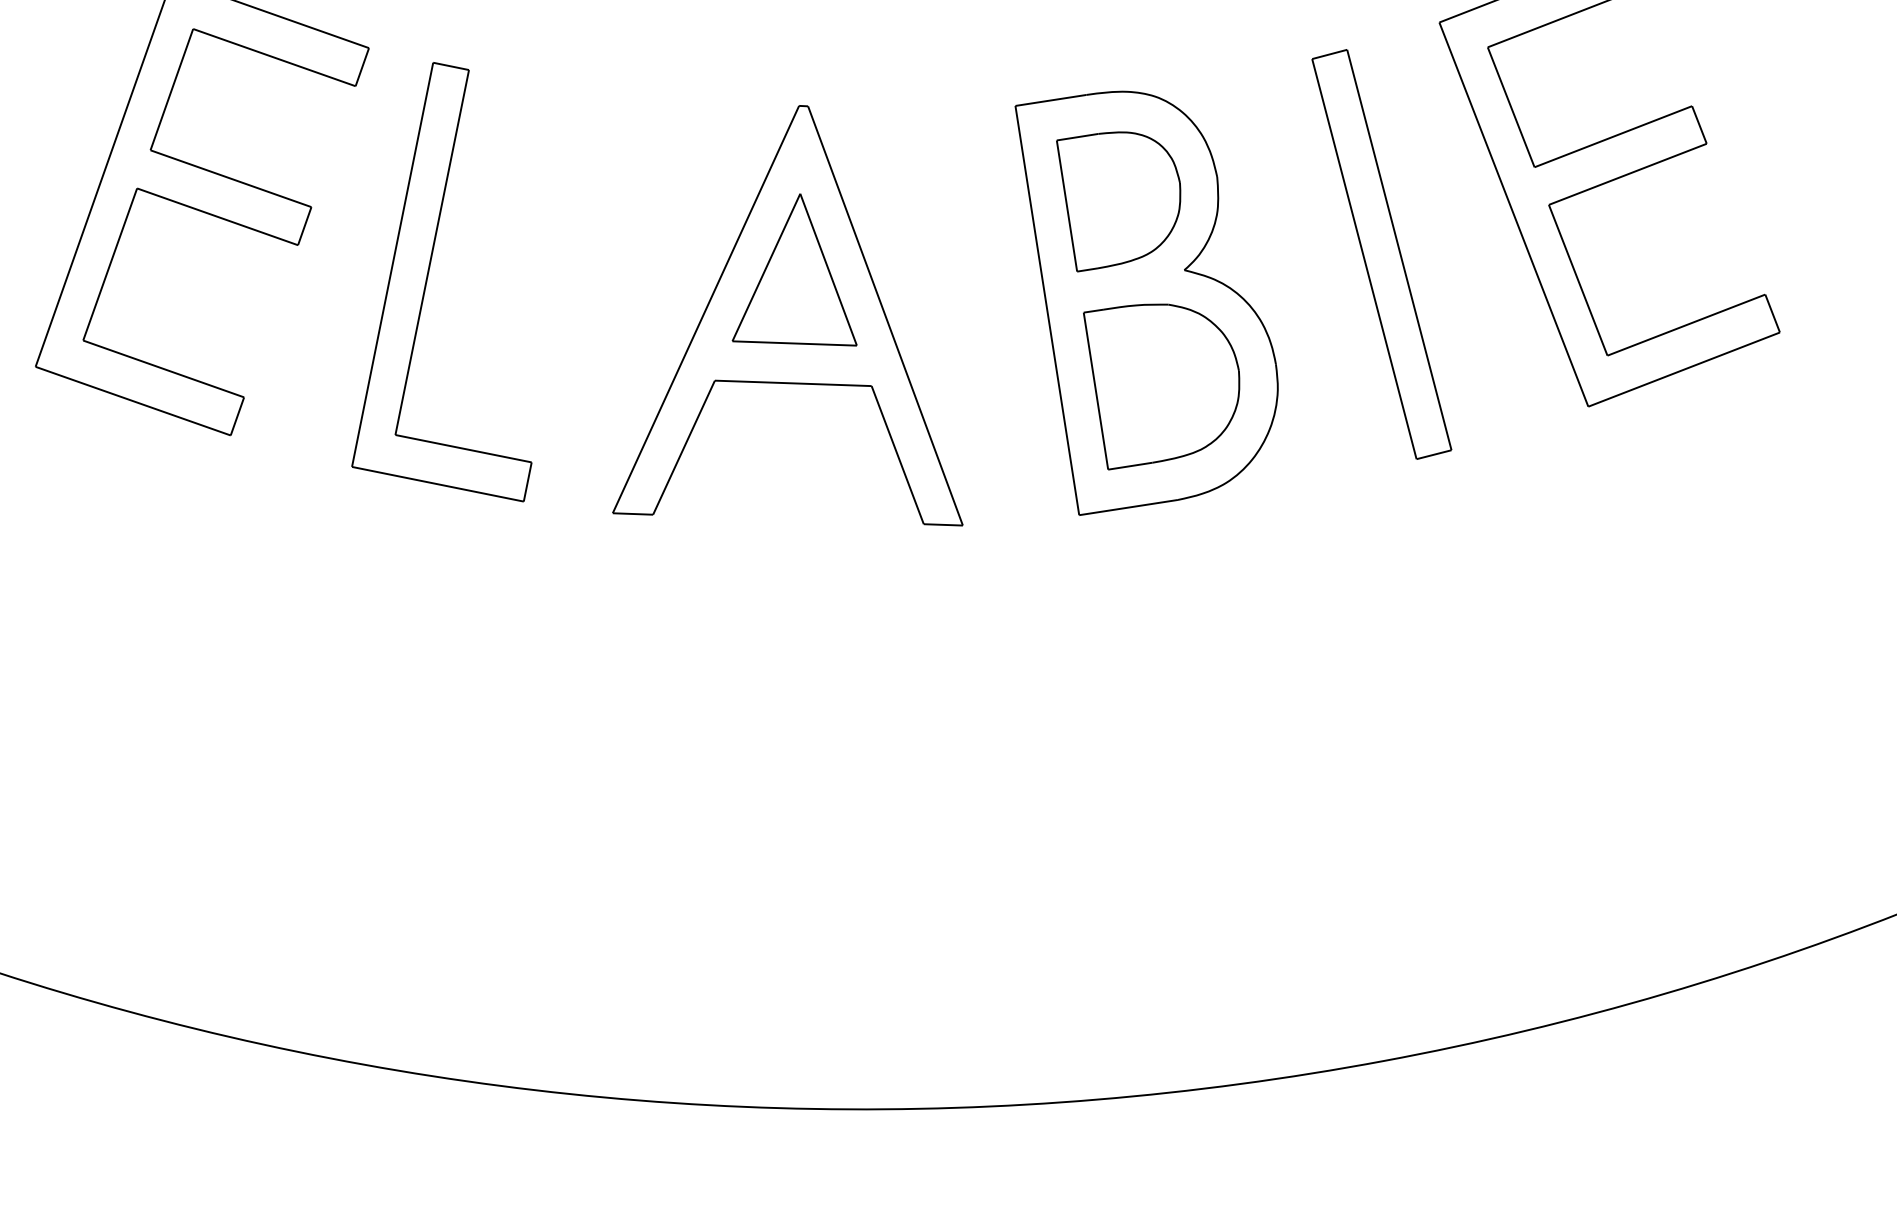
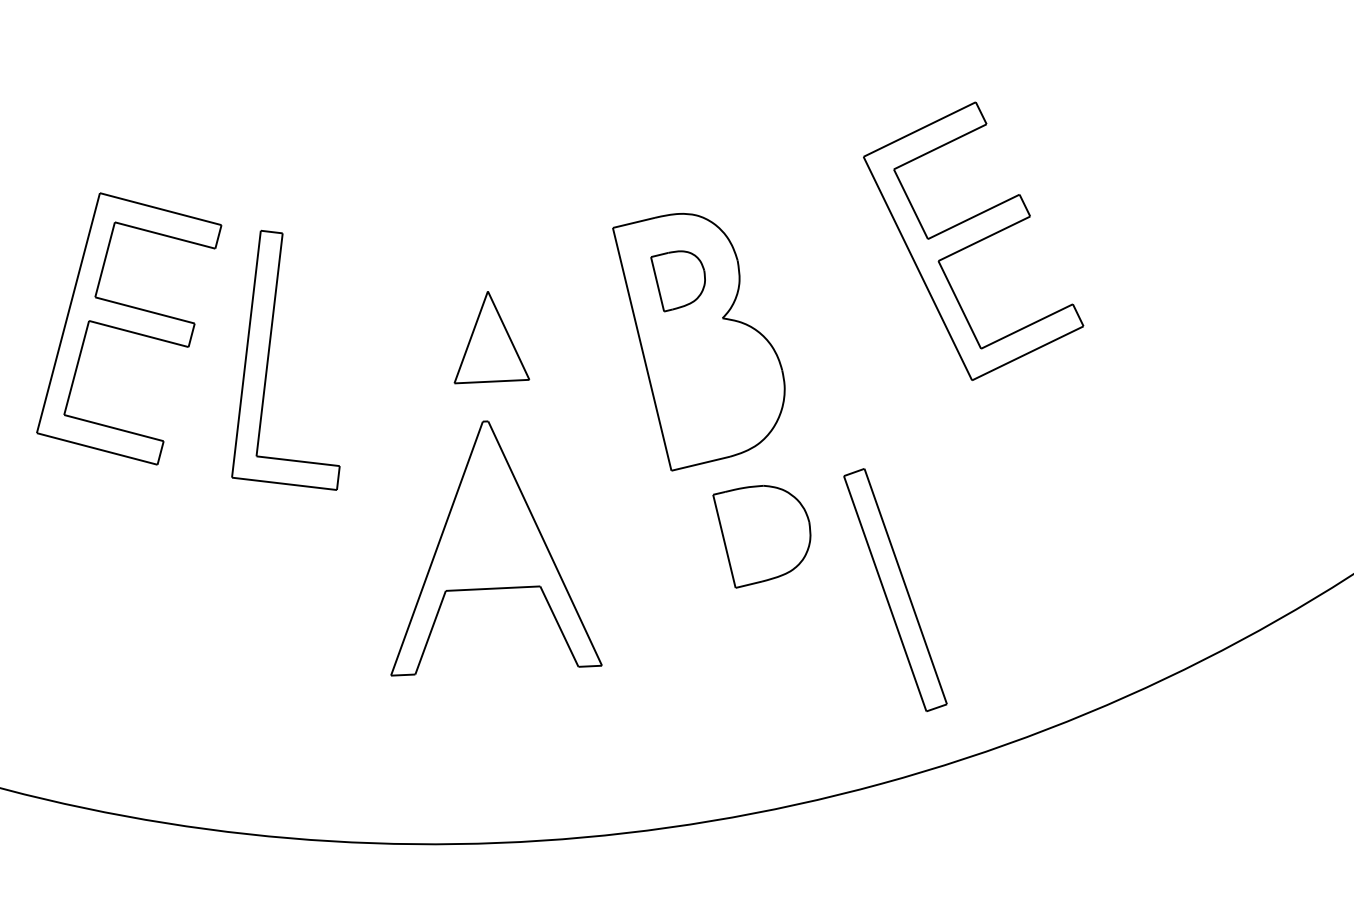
part: (1114, 203) -> (677, 281), size x0.7
part: (1381, 253) -> (895, 589), moved
part: (804, 317) -> (496, 548), moved
part: (1157, 388) -> (761, 536), moved

